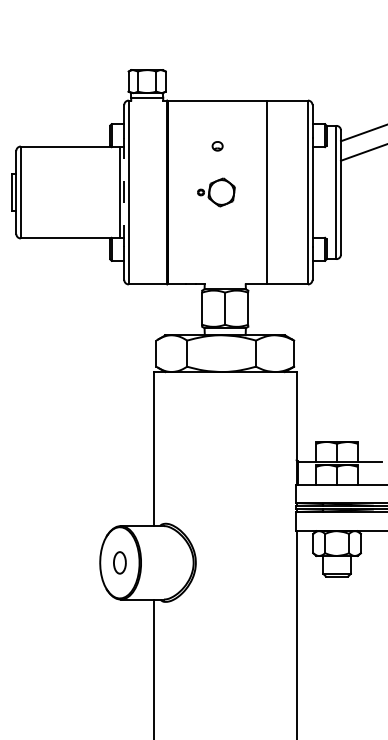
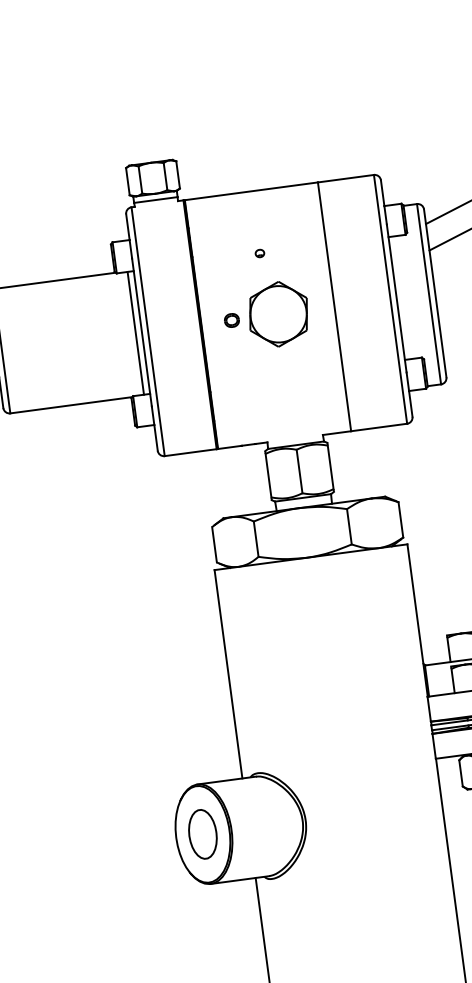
part: (217, 146) -> (259, 253), size x0.62
line: (124, 192) -> (142, 332), dashed -> solid
part: (216, 192) -> (266, 315), size x1.67
part: (119, 562) -> (202, 833), size x1.67

